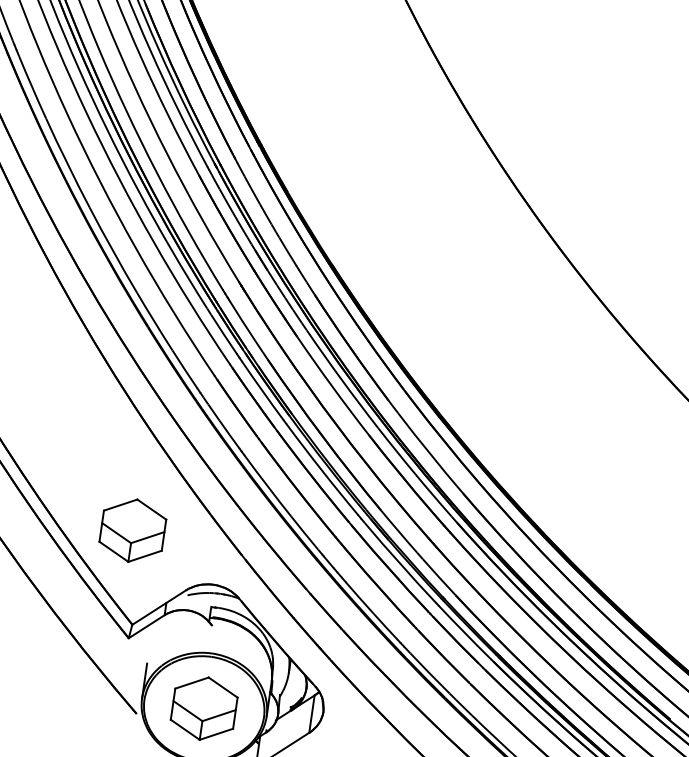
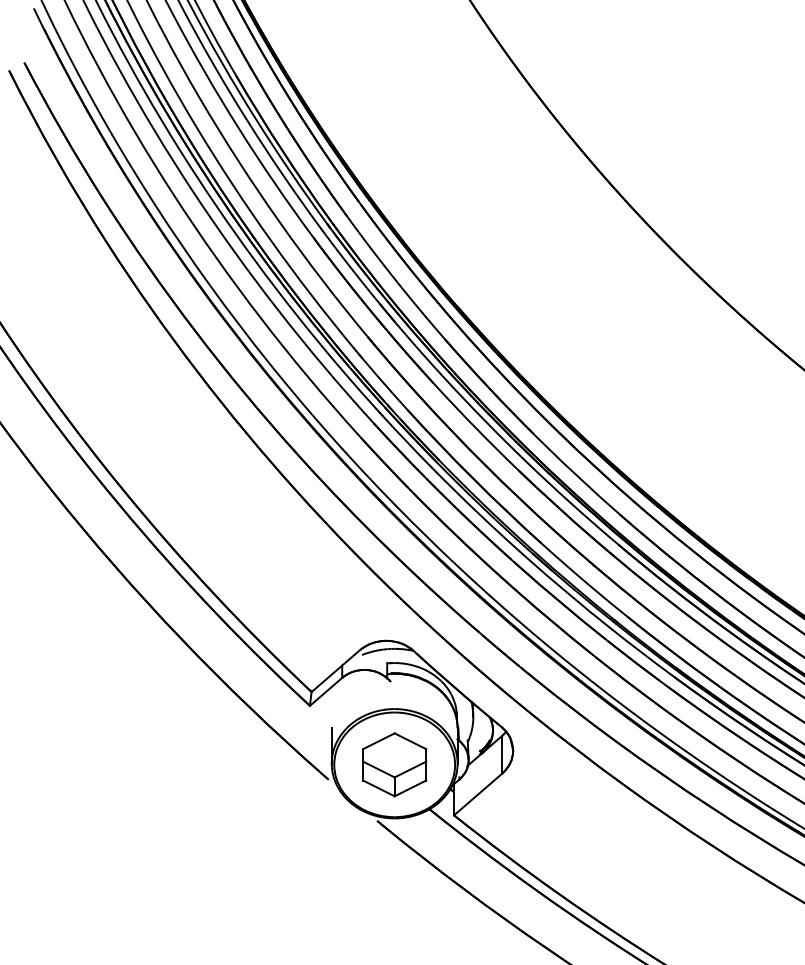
part: (132, 530) -> (298, 598), removed

